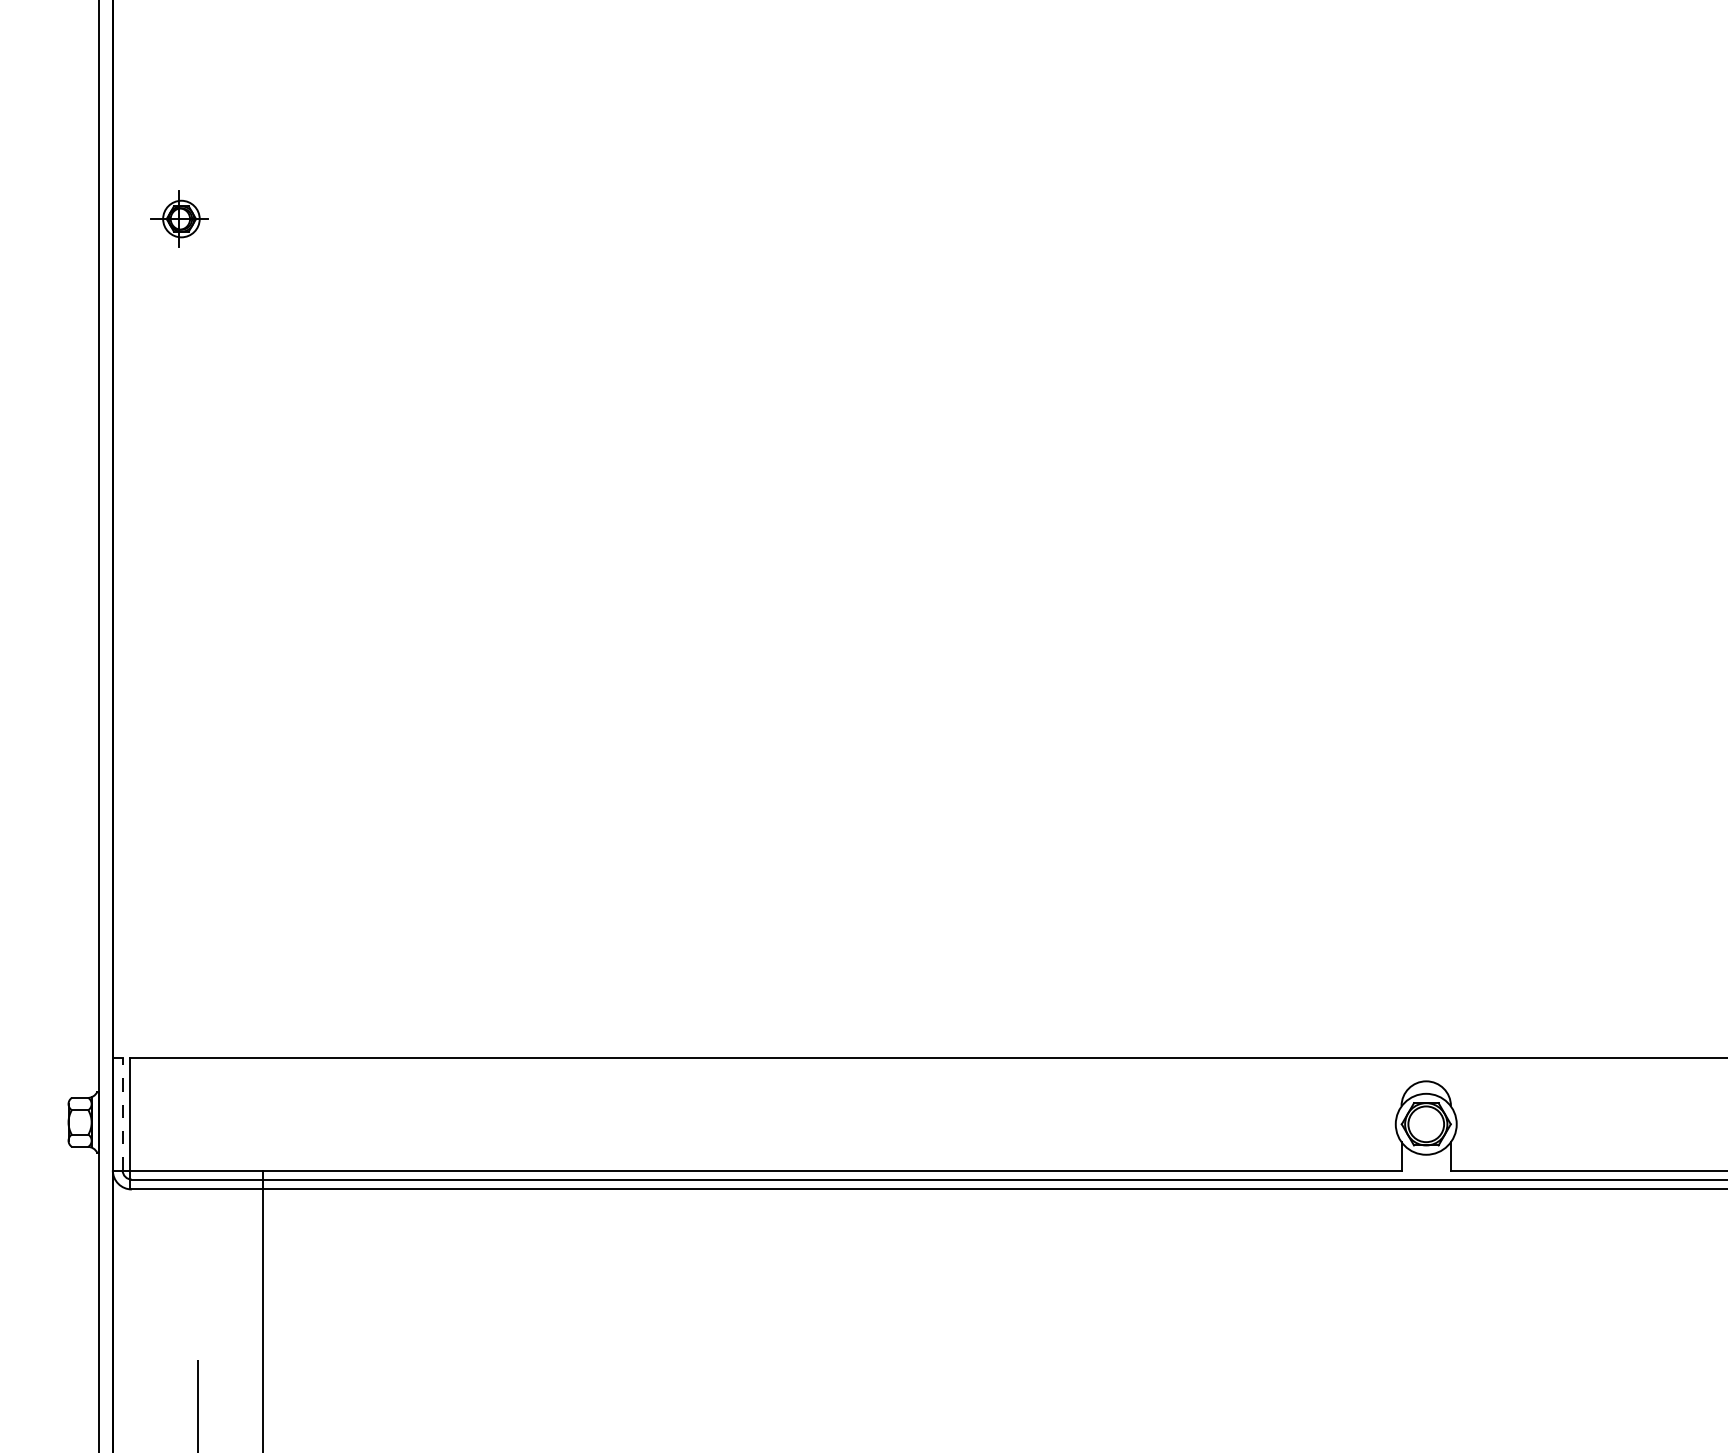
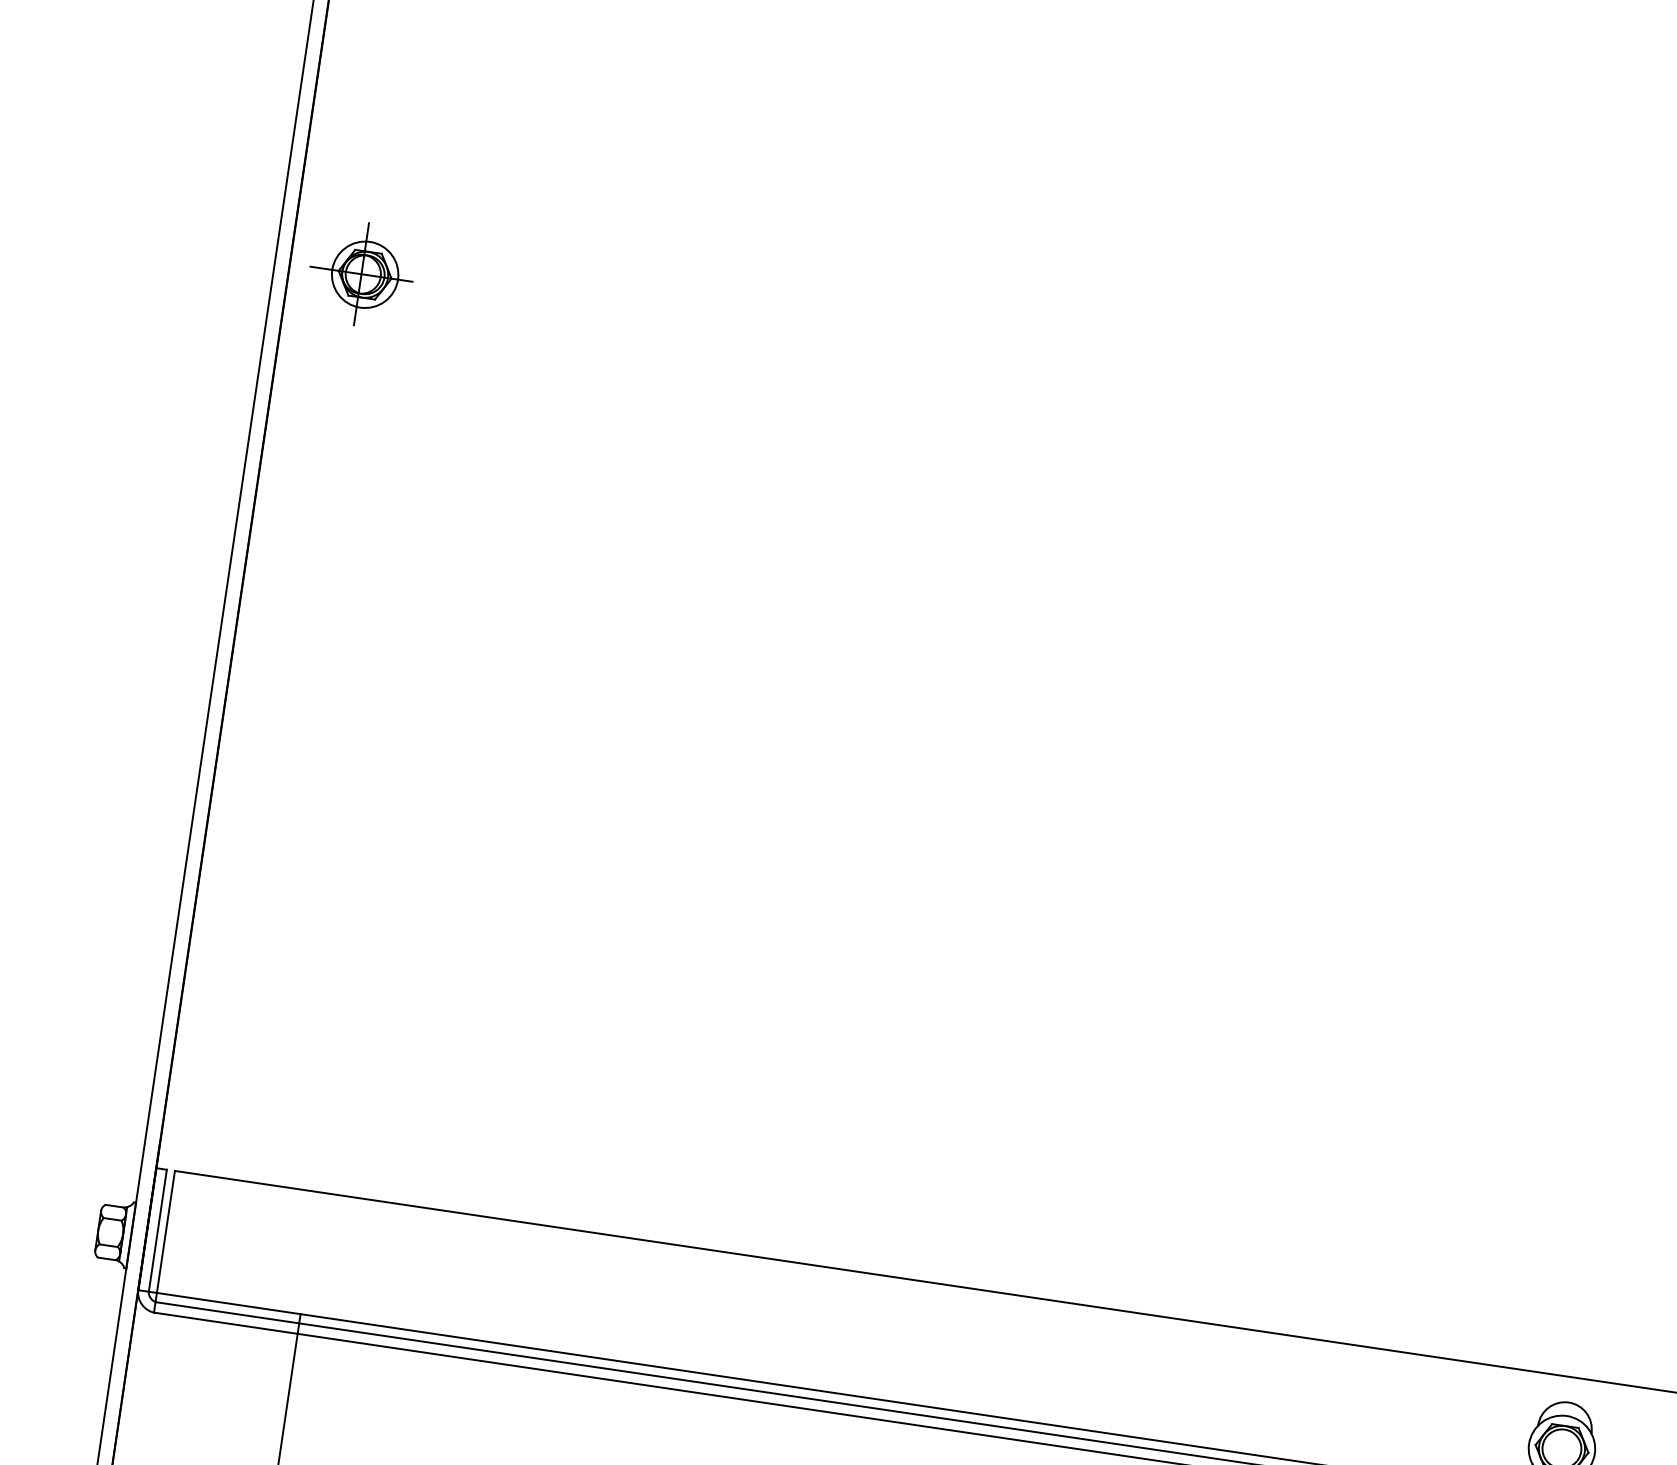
part: (179, 218) -> (361, 273), size x1.67
line: (122, 1113) -> (157, 1229), dashed -> solid

